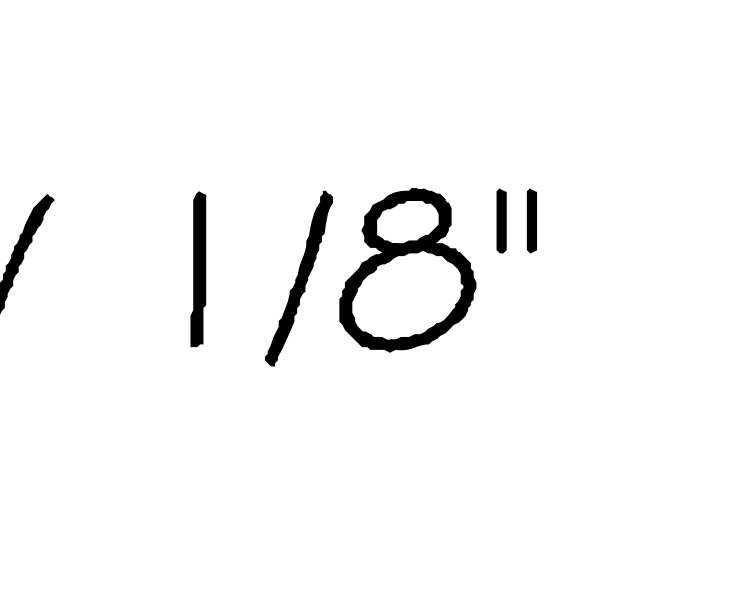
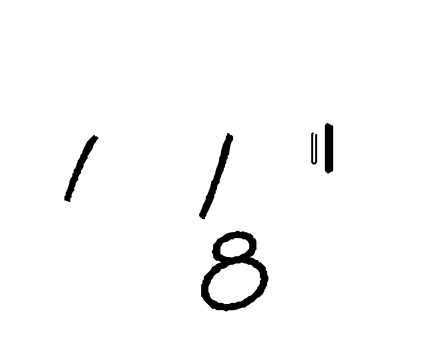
fill: (502, 219) -> (314, 147), removed
part: (531, 221) -> (328, 148), size x1.6
part: (198, 268) -> (167, 171), removed
part: (407, 268) -> (234, 270), moved

